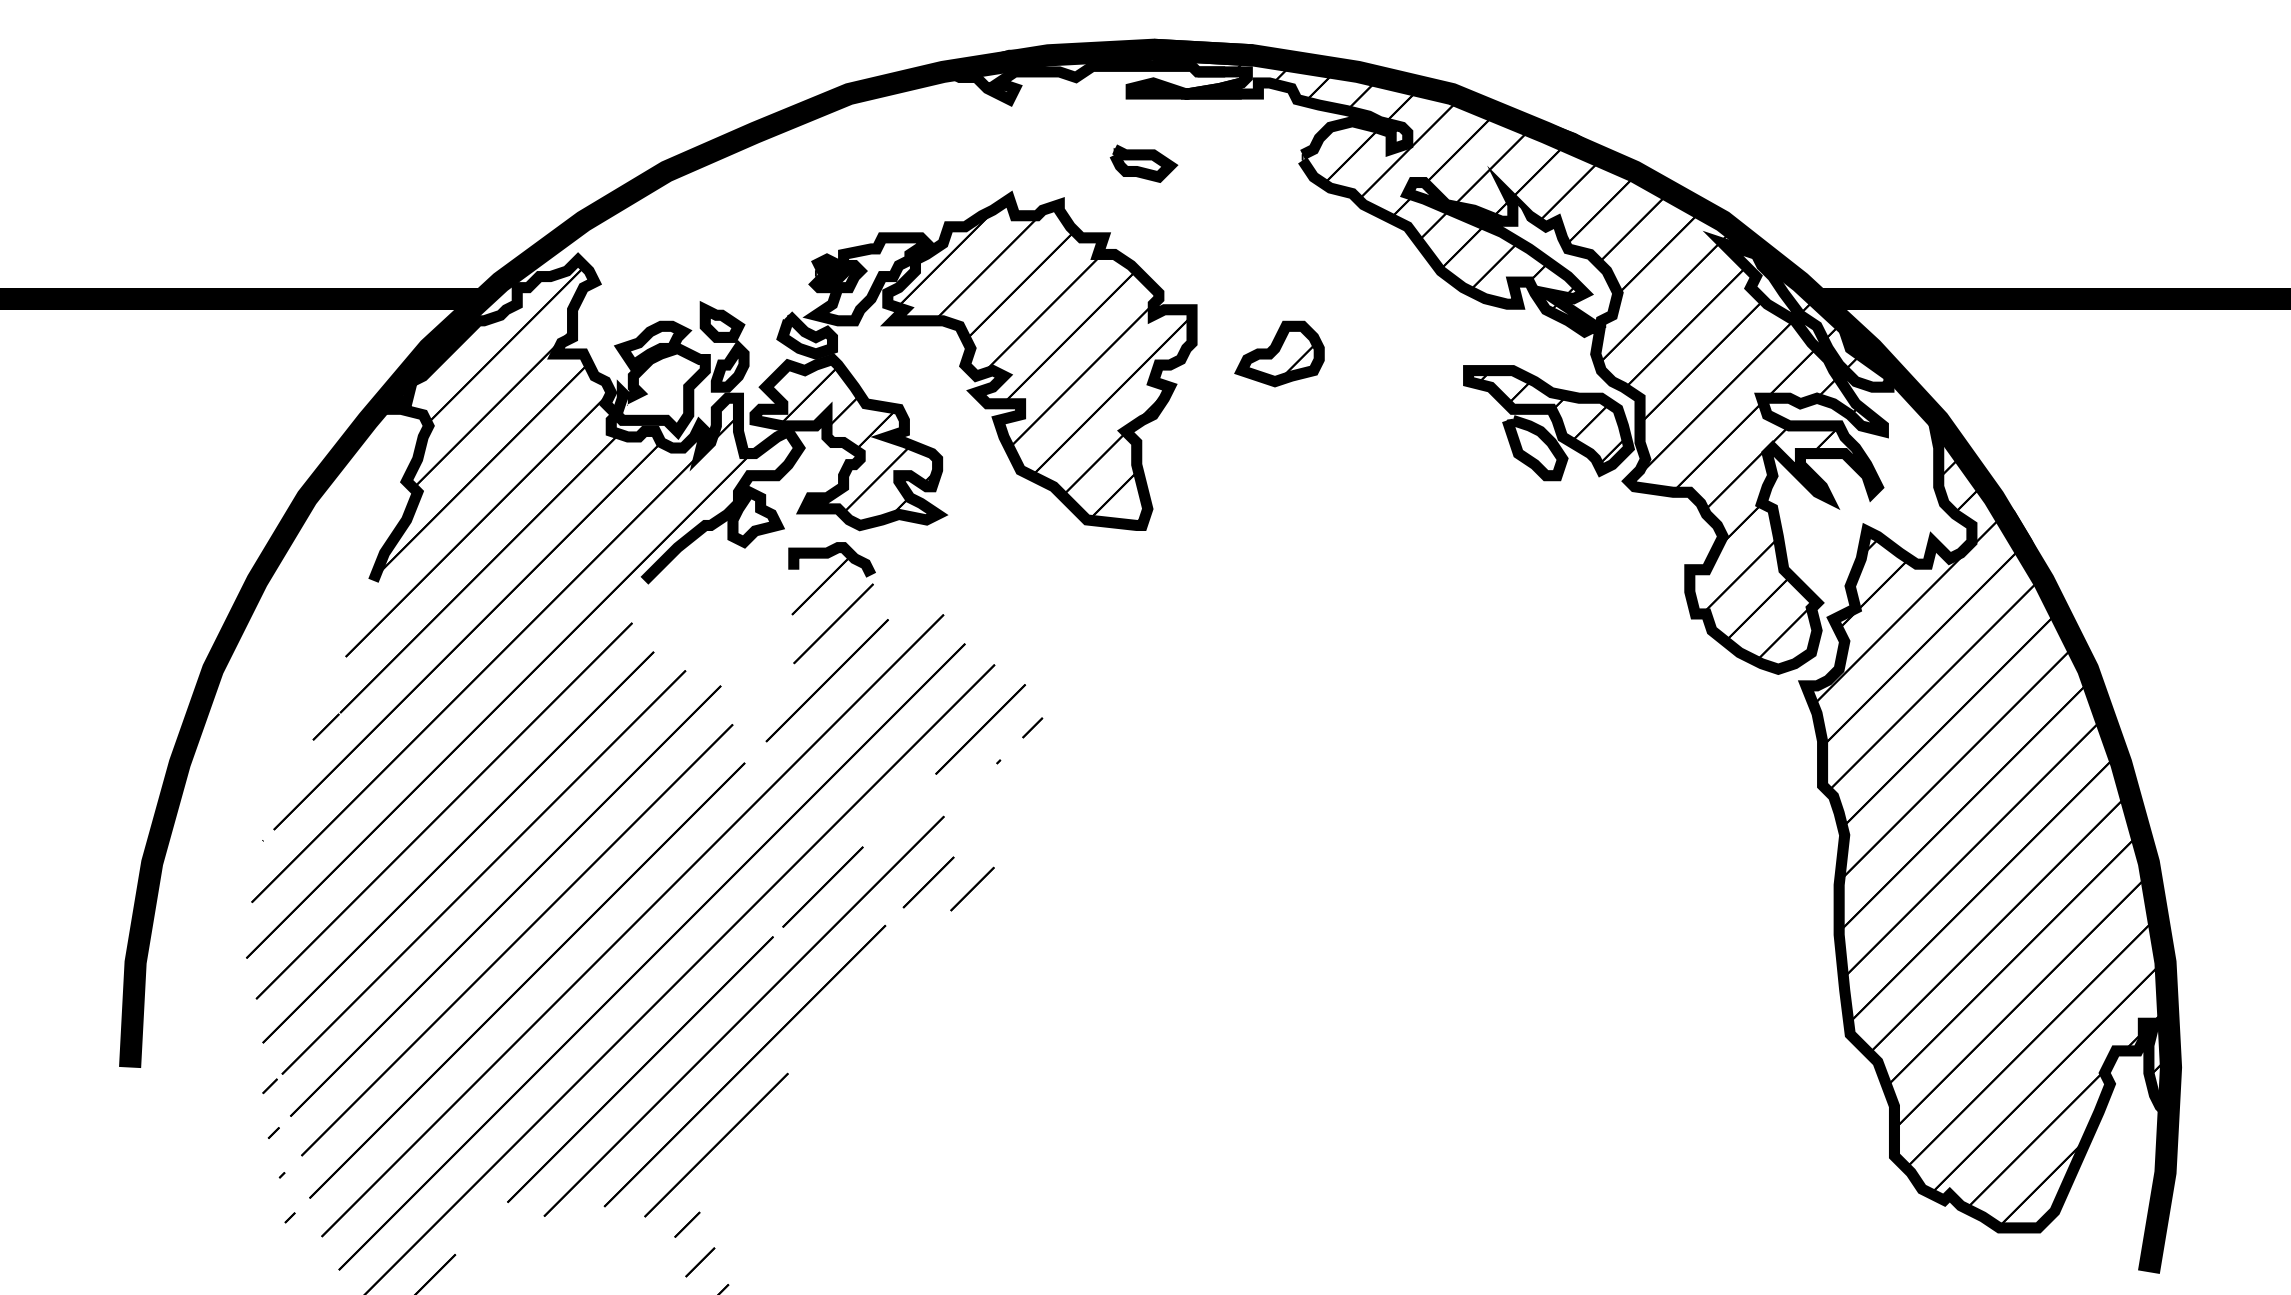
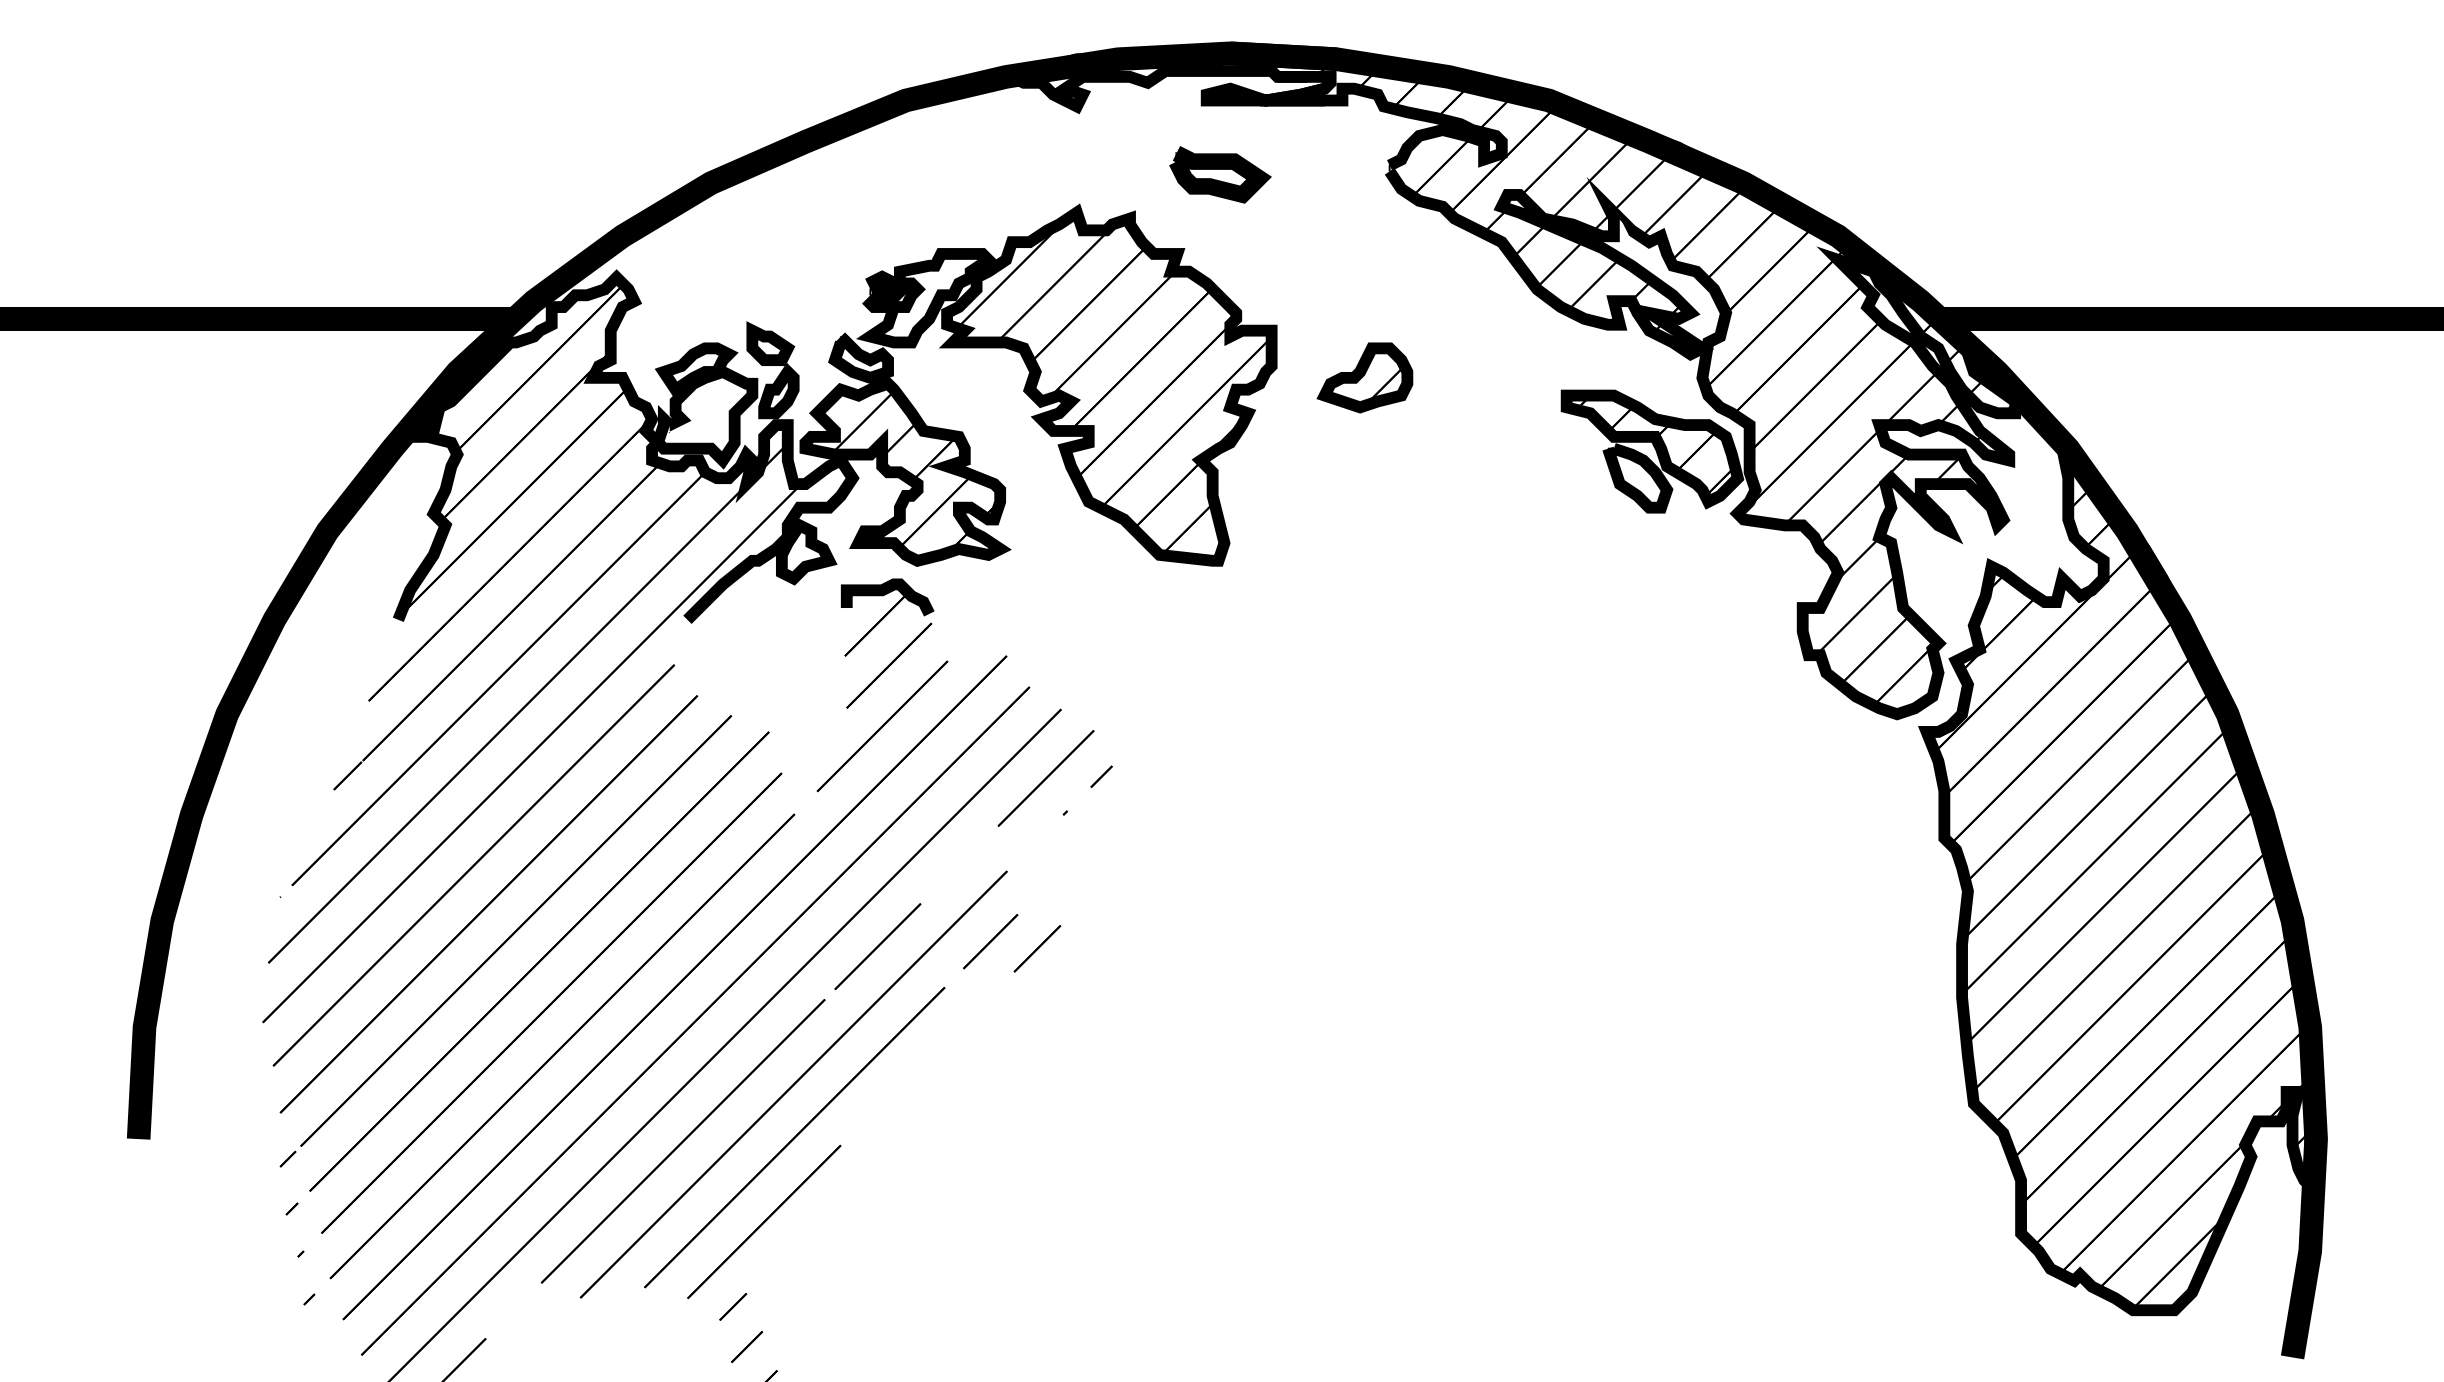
part: (1144, 163) -> (1220, 174), size x1.4

